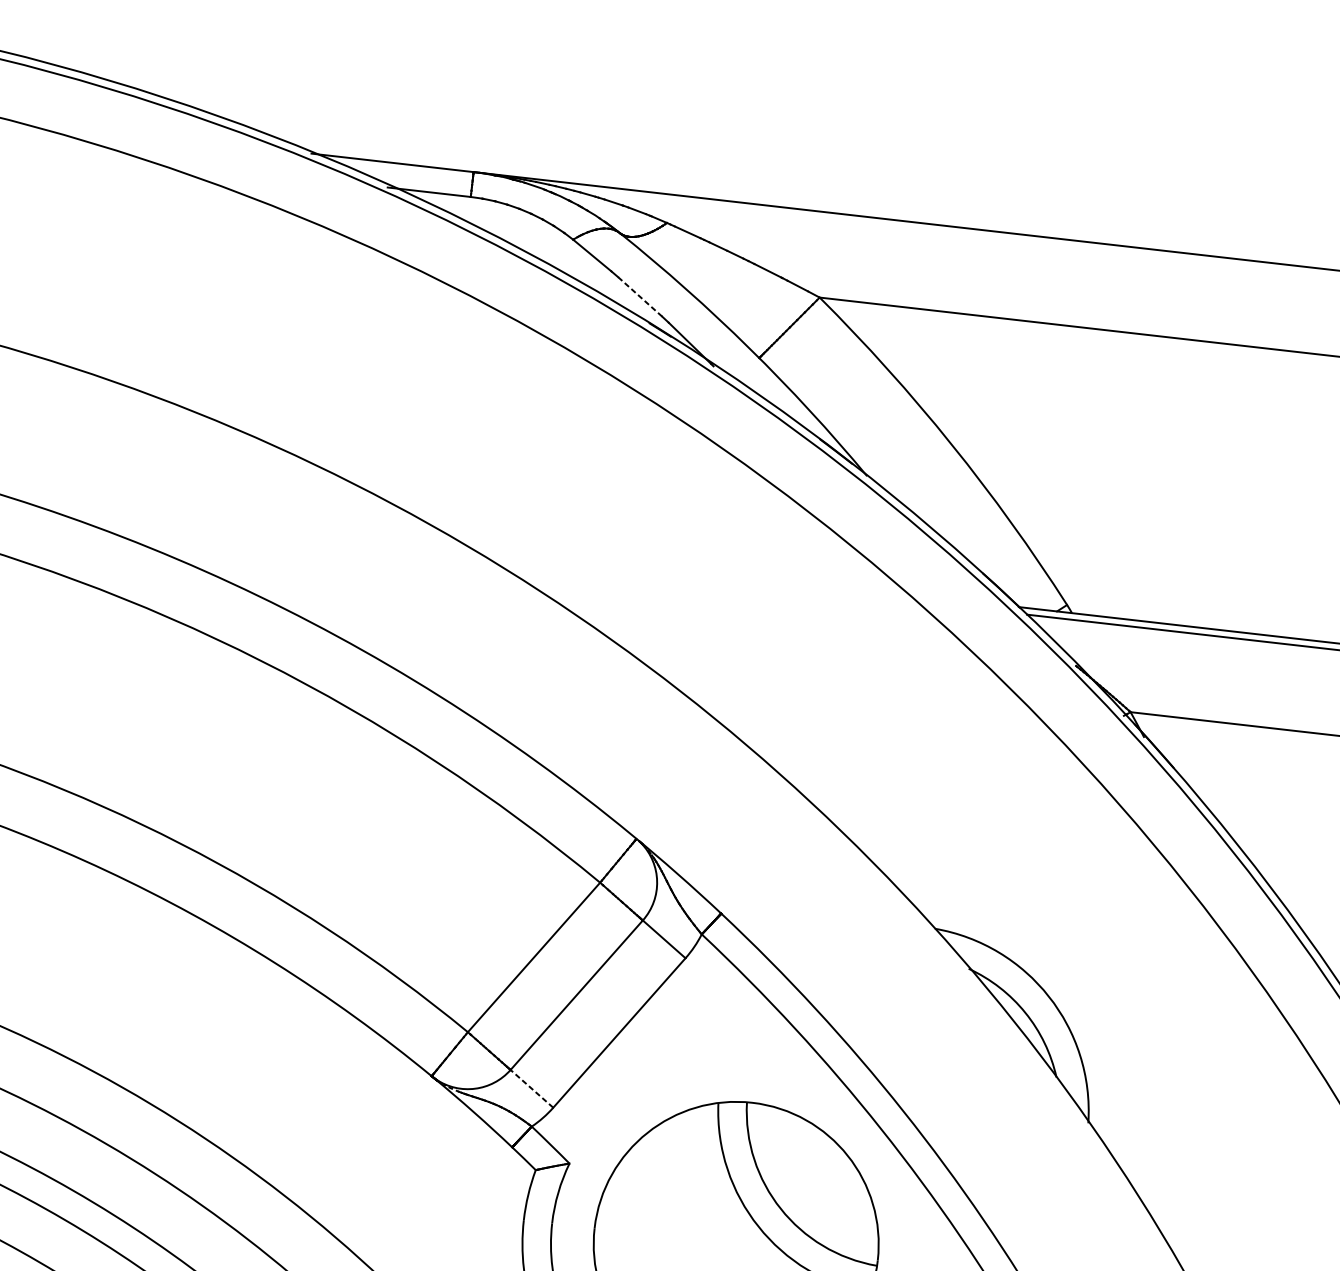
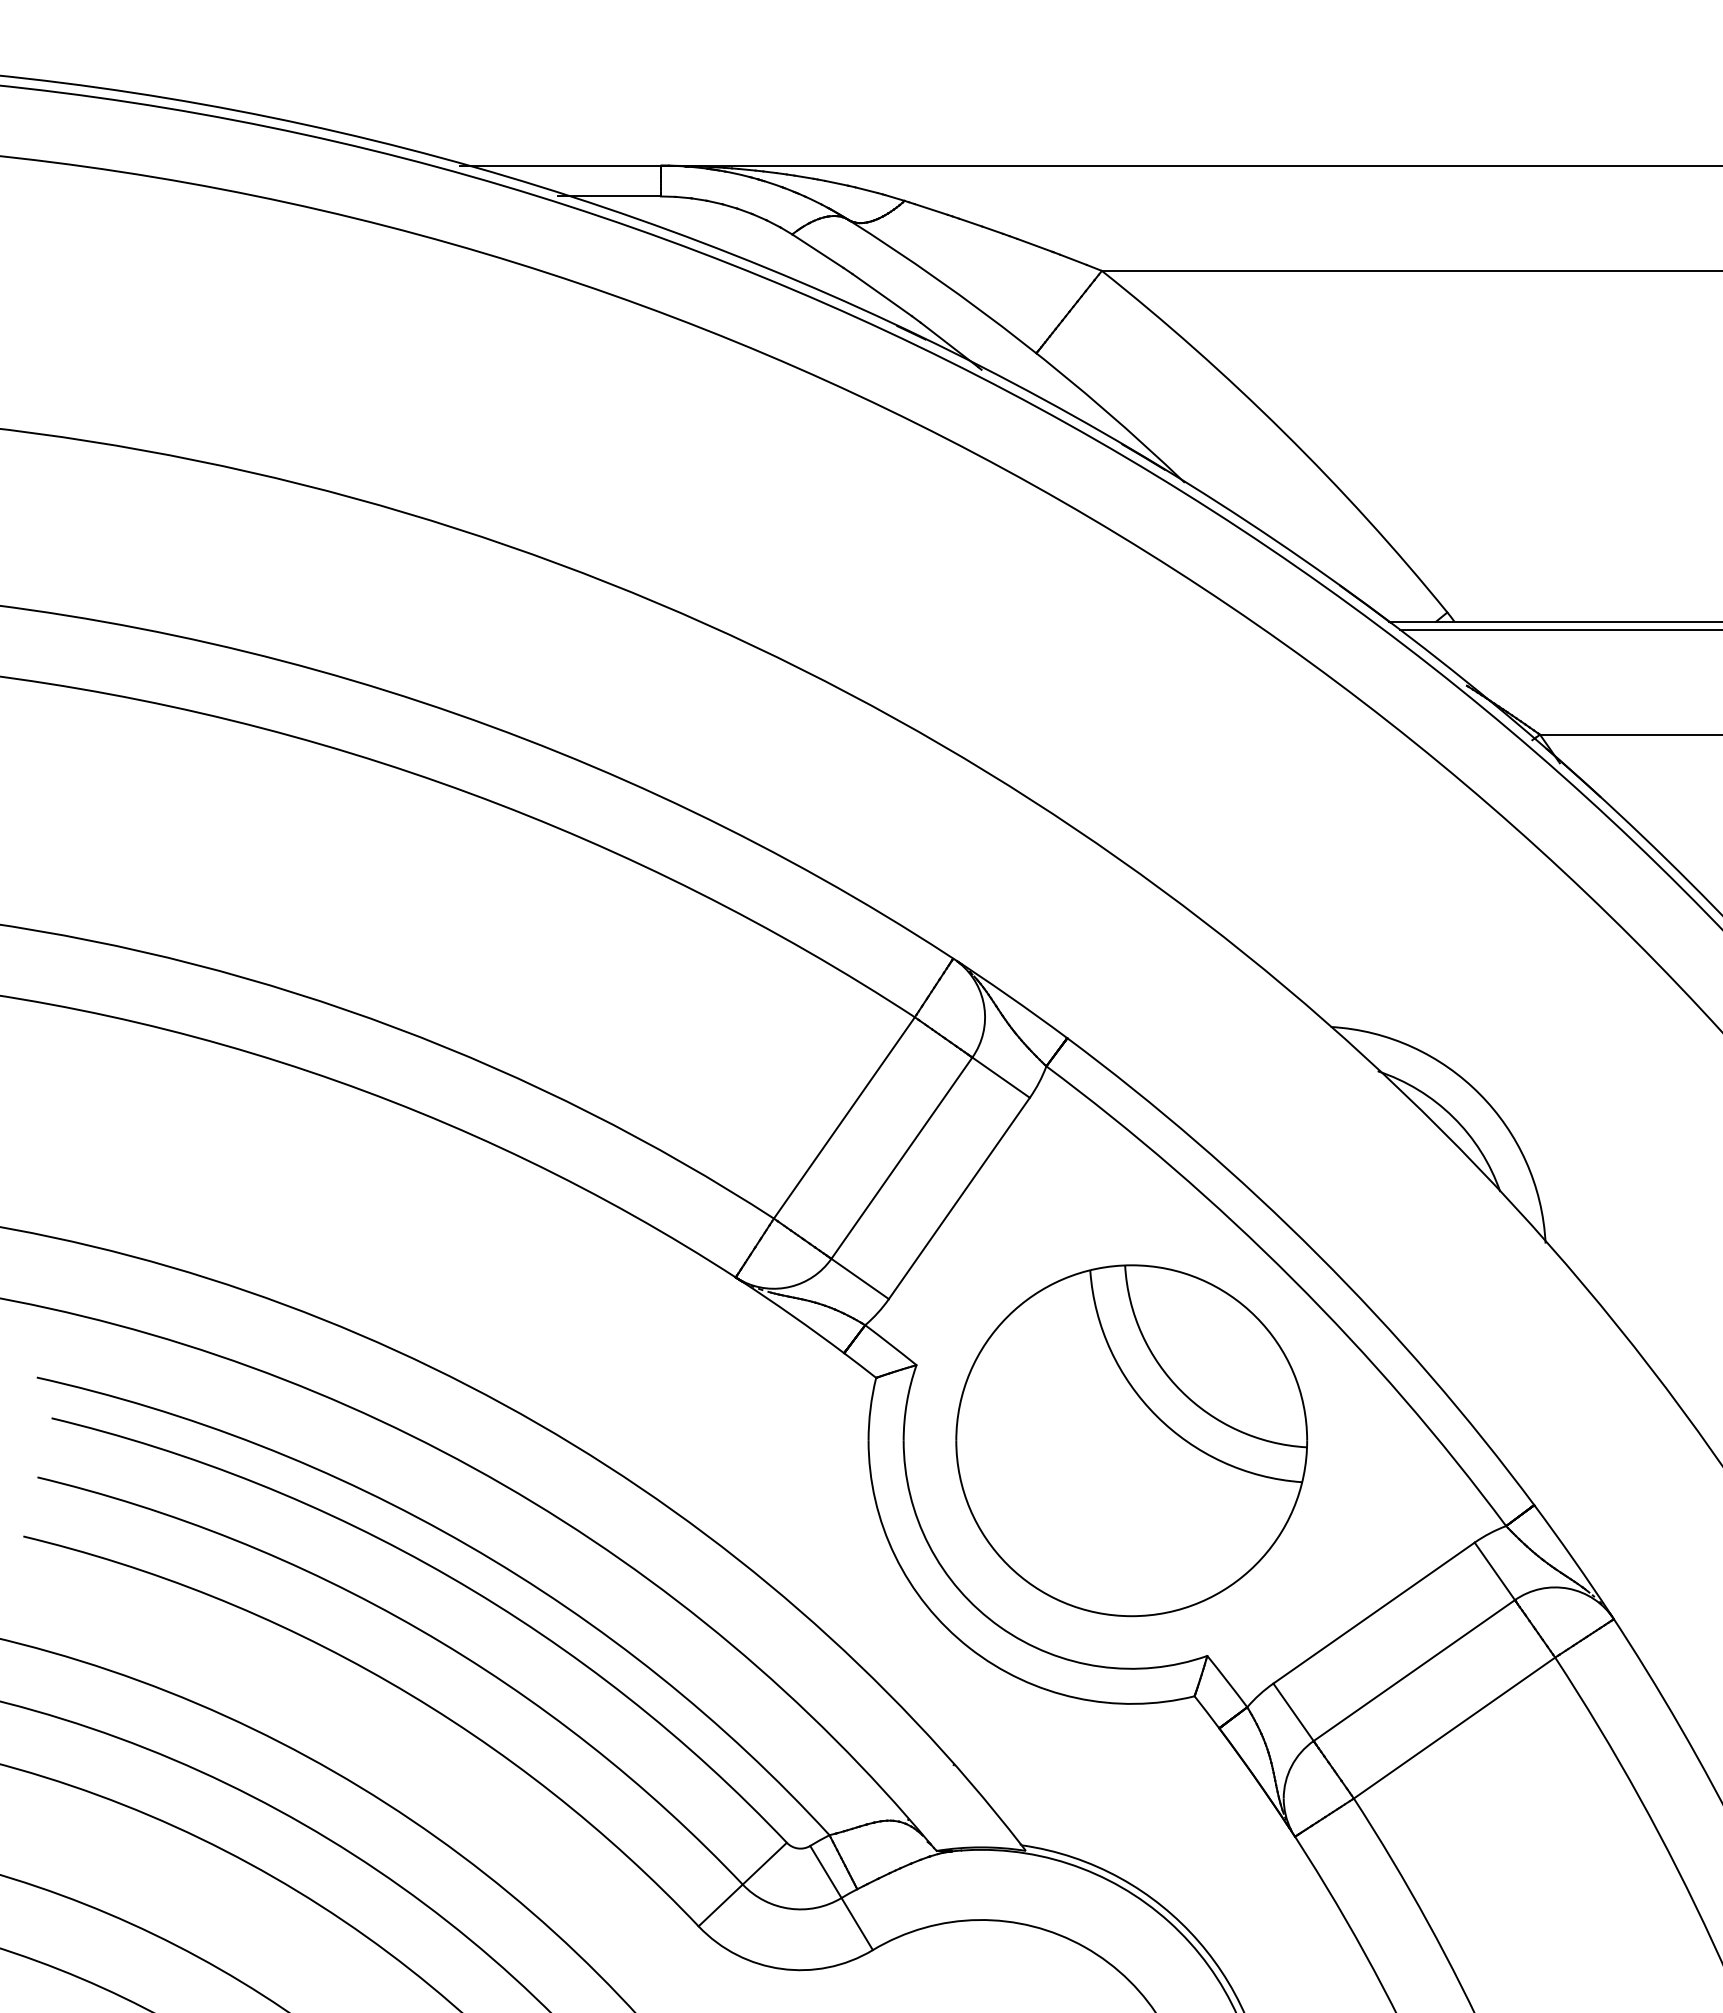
line: (639, 296) -> (881, 294), dashed -> solid
line: (531, 1088) -> (859, 1278), dashed -> solid

